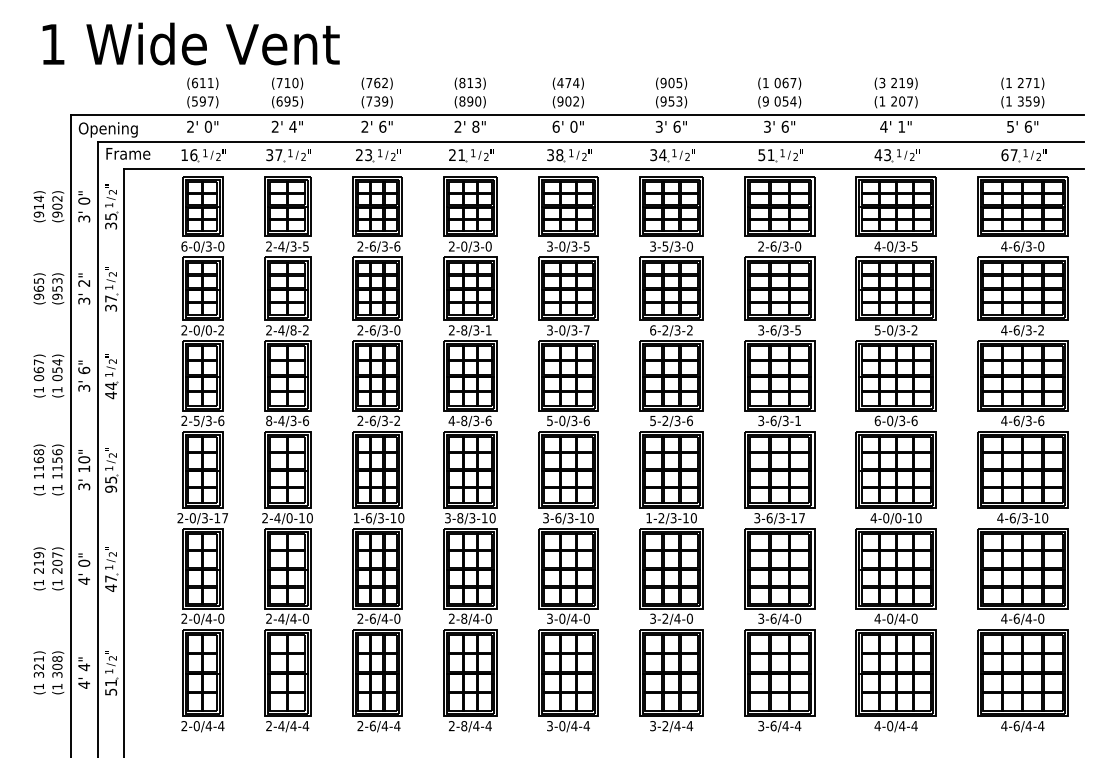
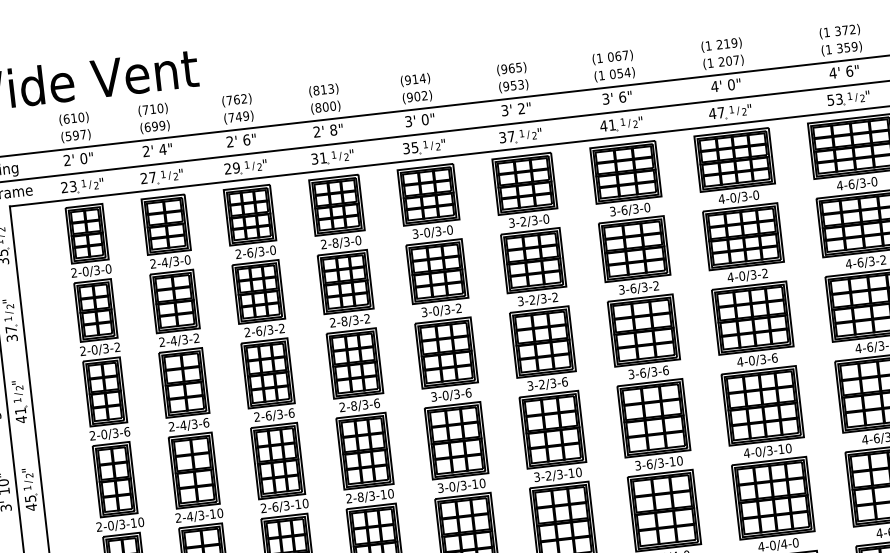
text: (210, 82) -> (81, 116), (611) -> (610)
text: (564, 82) -> (411, 79), (474) -> (914)
text: (671, 82) -> (511, 67), (905) -> (965)
text: (882, 82) -> (708, 45), (3 -> (1
text: (1028, 82) -> (845, 29), 271) -> 372)
text: (295, 101) -> (162, 125), (695) -> (699)
text: (377, 101) -> (239, 116), (739) -> (749)
text: (470, 101) -> (325, 107), (890) -> (800)
text: (765, 101) -> (601, 75), (9 -> (1
text: (555, 126) -> (407, 121), 6' -> 3'
text: (676, 126) -> (520, 108), 6" -> 2"
text: (901, 126) -> (731, 84), 1" -> 0"
text: (1010, 126) -> (832, 72), 5' -> 4'
text: (368, 154) -> (236, 167), 23 -> 29
text: (662, 154) -> (510, 136), 34 -> 37
text: (189, 155) -> (69, 187), 16 -> 23
text: (269, 155) -> (143, 178), 37 -> 27
text: (452, 155) -> (314, 159), 21 -> 31
text: (559, 155) -> (414, 147), 38 -> 35
text: (761, 155) -> (603, 126), 51 -> 41
text: (887, 155) -> (721, 113), 43 -> 47
text: (1009, 155) -> (835, 100), 67 -> 53
text: (184, 246) -> (74, 272), 6-0/3-0 -> 2-0/3-0
text: (305, 246) -> (187, 259), 2-4/3-5 -> 2-4/3-0
text: (397, 246) -> (273, 250), 2-6/3-6 -> 2-6/3-0
text: (464, 246) -> (335, 243), 2-0/3-0 -> 2-8/3-0
text: (586, 246) -> (449, 230), 3-0/3-5 -> 3-0/3-0
text: (665, 246) -> (523, 221), 3-5/3-0 -> 3-2/3-0
text: (761, 246) -> (613, 211), 2-6/3-0 -> 3-6/3-0
text: (914, 246) -> (756, 195), 4-0/3-5 -> 4-0/3-0
text: (208, 330) -> (105, 348), 2-0/0-2 -> 2-0/3-2
text: (293, 330) -> (184, 339), 2-4/8-2 -> 2-4/3-2
text: (397, 330) -> (282, 328), 2-6/3-0 -> 2-6/3-2
text: (488, 330) -> (367, 318), 2-8/3-1 -> 2-8/3-2
text: (586, 330) -> (458, 308), 3-0/3-7 -> 3-0/3-2
text: (653, 330) -> (521, 301), 6-2/3-2 -> 3-2/3-2
text: (797, 330) -> (655, 286), 3-6/3-5 -> 3-6/3-2
text: (877, 330) -> (730, 277), 5-0/3-2 -> 4-0/3-2
text: (110, 385) -> (19, 410), 44 -> 41
text: (549, 419) -> (433, 395), 5-0/3-6 -> 3-0/3-6
text: (652, 419) -> (529, 384), 5-2/3-6 -> 3-2/3-6
text: (196, 420) -> (103, 434), 2-5/3-6 -> 2-0/3-6
text: (397, 420) -> (291, 412), 2-6/3-2 -> 2-6/3-6
text: (451, 420) -> (342, 406), 4-8/3-6 -> 2-8/3-6
text: (798, 420) -> (666, 370), 3-6/3-1 -> 3-6/3-6
text: (877, 420) -> (739, 361), 6-0/3-6 -> 4-0/3-6
text: (269, 421) -> (172, 427), 8-4/3-6 -> 2-4/3-6
text: (111, 489) -> (31, 507), 95 -> 45
text: (558, 517) -> (452, 486), 3-6/3-10 -> 3-0/3-10
text: (225, 518) -> (141, 522), 2-0/3-17 -> 2-0/3-10
text: (289, 518) -> (201, 515), 2-4/0-10 -> 2-4/3-10
text: (356, 518) -> (263, 508), 1-6/3-10 -> 2-6/3-10
text: (447, 518) -> (348, 498), 3-8/3-10 -> 2-8/3-10
text: (649, 518) -> (537, 477), 1-2/3-10 -> 3-2/3-10
text: (802, 518) -> (680, 461), 3-6/3-17 -> 3-6/3-10
text: (898, 518) -> (770, 450), 4-0/0-10 -> 4-0/3-10

